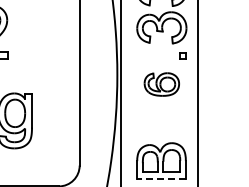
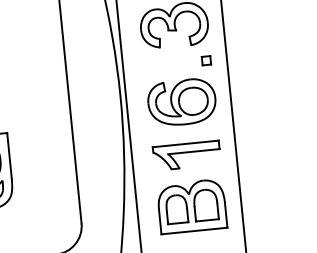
part: (161, 84) -> (181, 102), size x1.43
part: (161, 123) -> (186, 155), added
line: (161, 179) -> (194, 231), dashed -> solid

